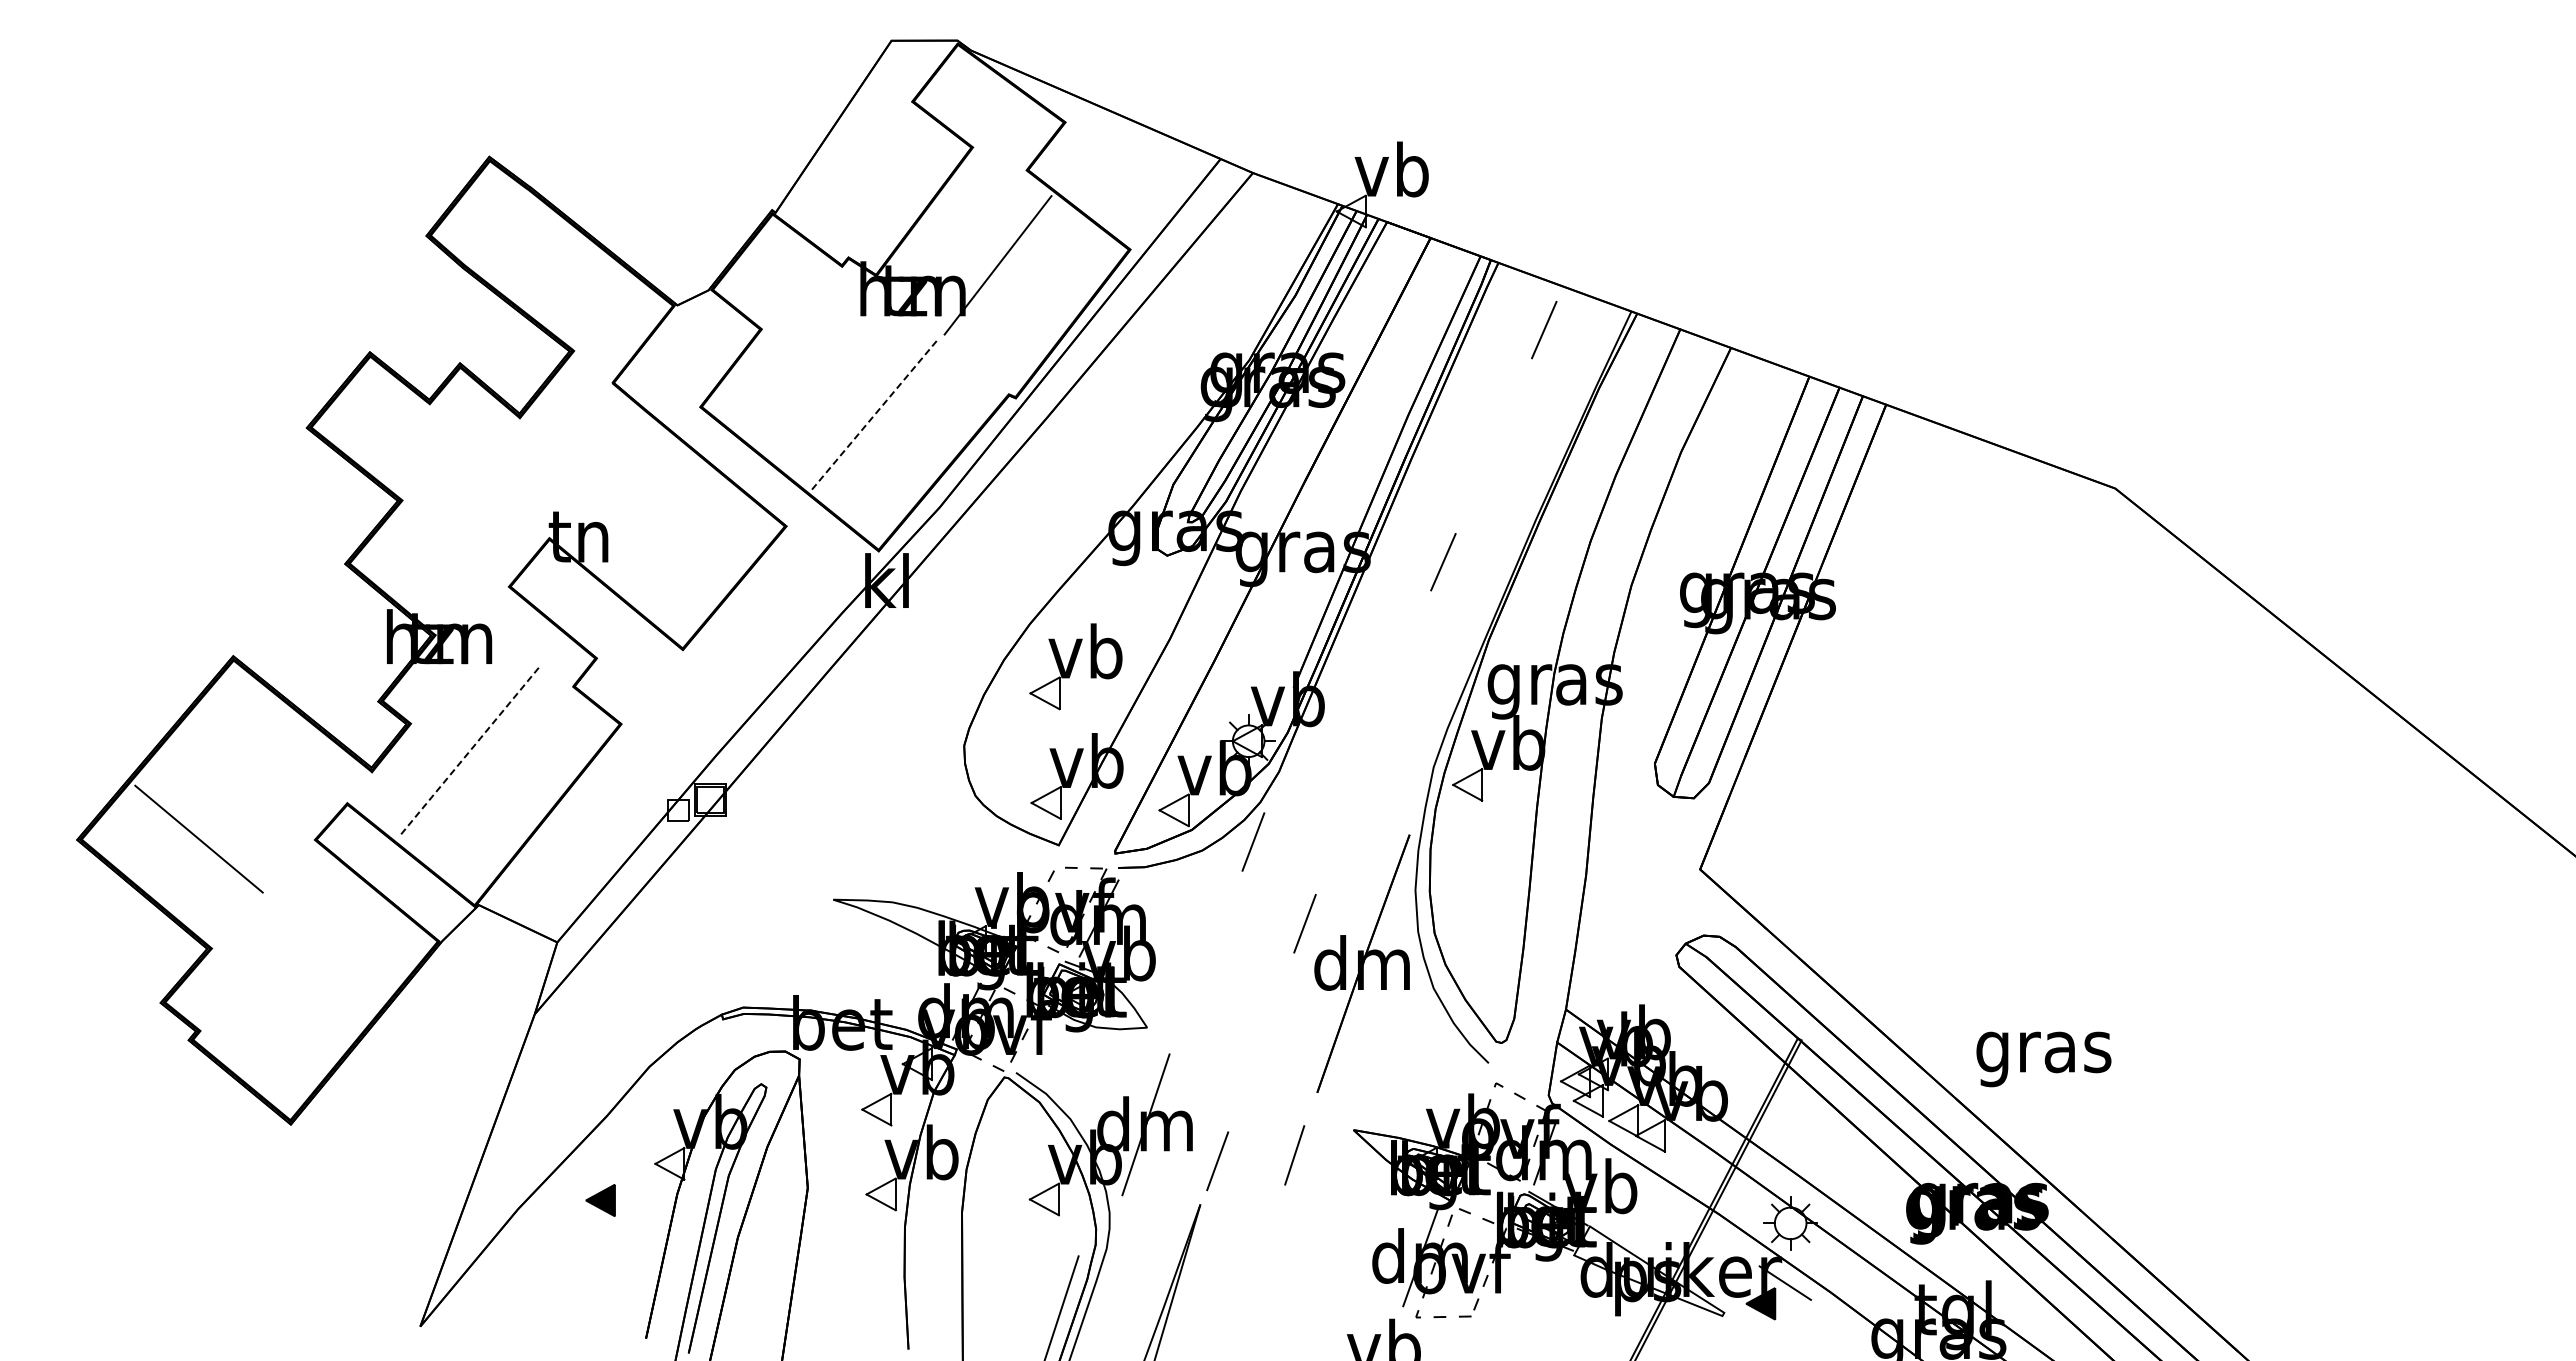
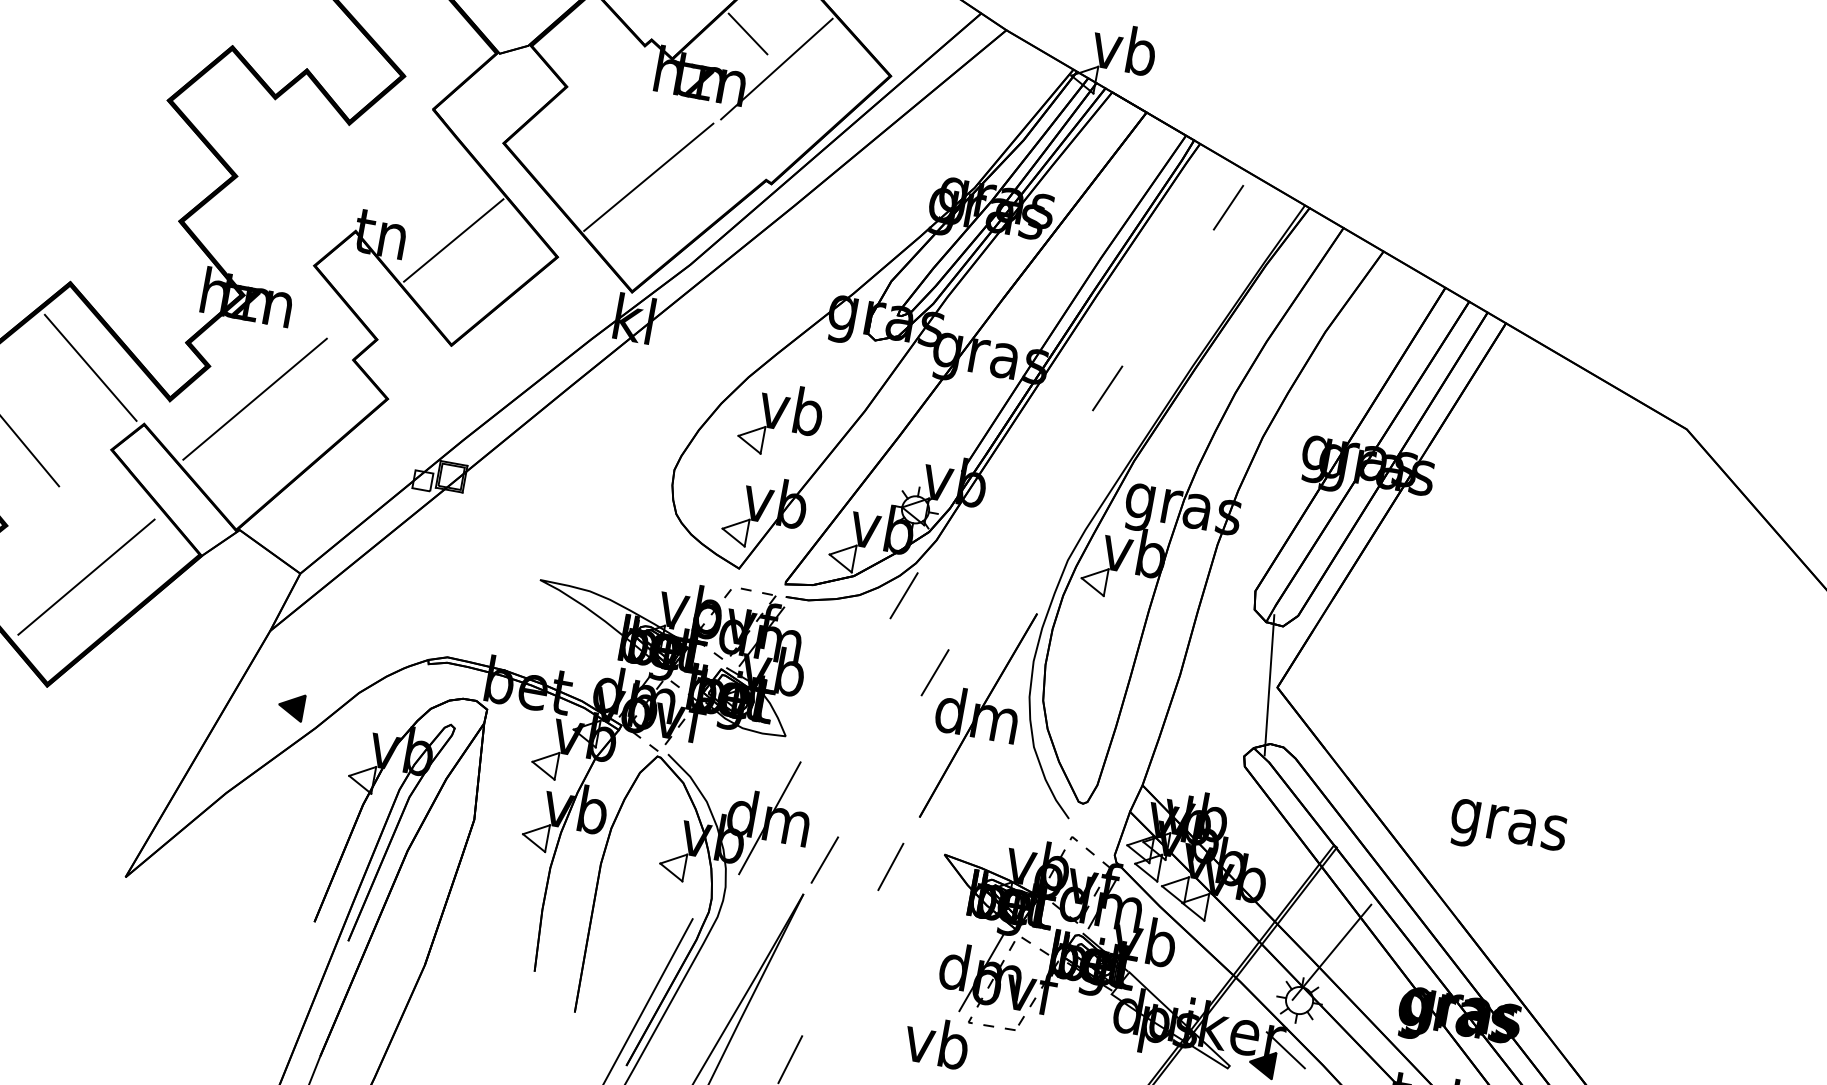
line: (957, 230) -> (747, 33), added
line: (873, 415) -> (648, 176), dashed -> solid
line: (663, 528) -> (453, 240), added
line: (273, 750) -> (89, 367), added
line: (468, 752) -> (254, 399), dashed -> solid
line: (1690, 868) -> (1269, 685), added
line: (313, 990) -> (86, 576), added
text: (2043, 1059) -> (1507, 830), moved
line: (1817, 1161) -> (1331, 952), added
part: (600, 1200) -> (291, 706), moved

